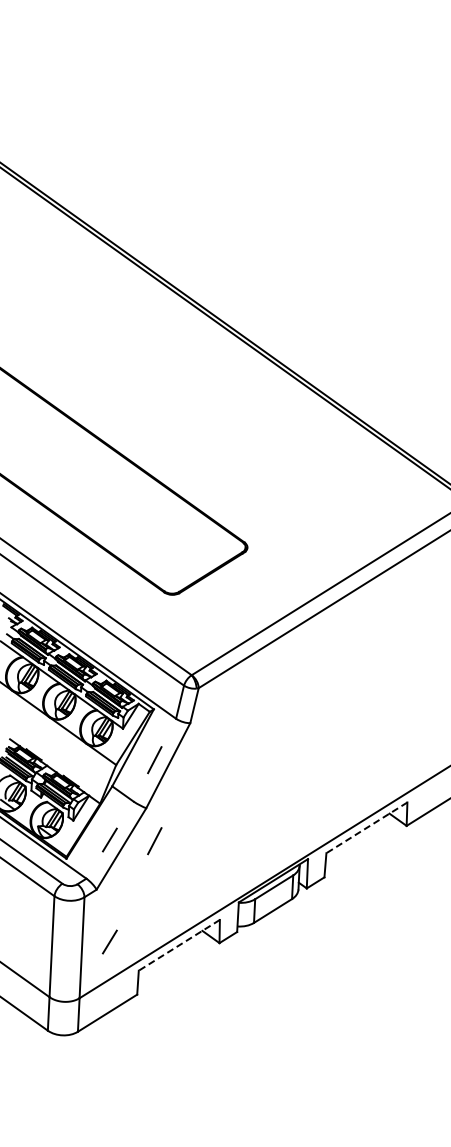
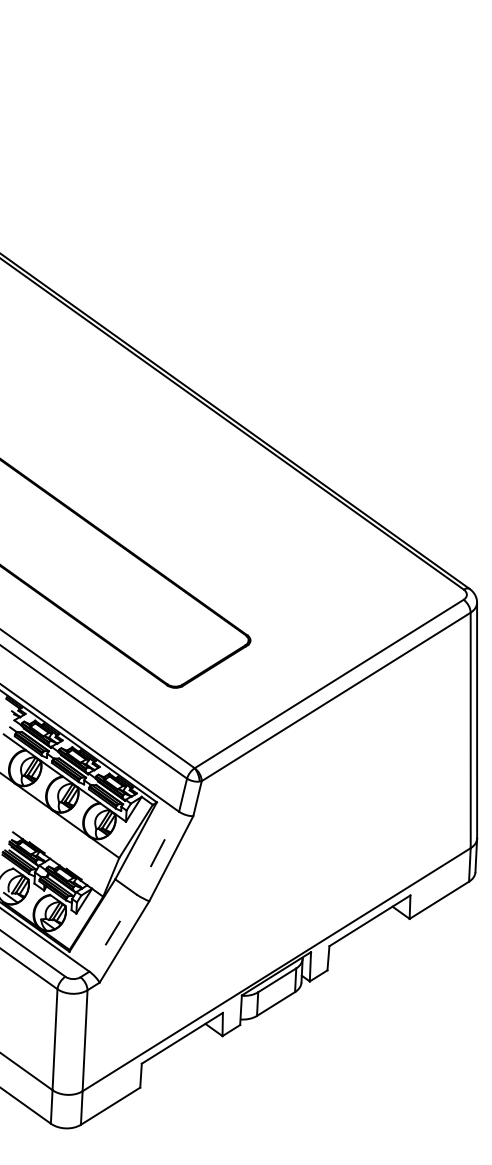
line: (366, 827) -> (369, 920), dashed -> solid
line: (154, 841) -> (157, 934), removed
line: (109, 941) -> (112, 1034), removed
line: (179, 945) -> (182, 1038), dashed -> solid

